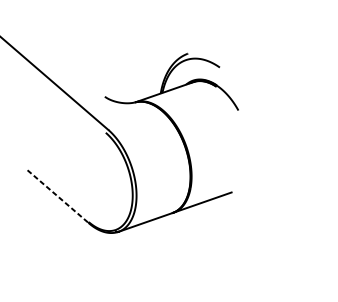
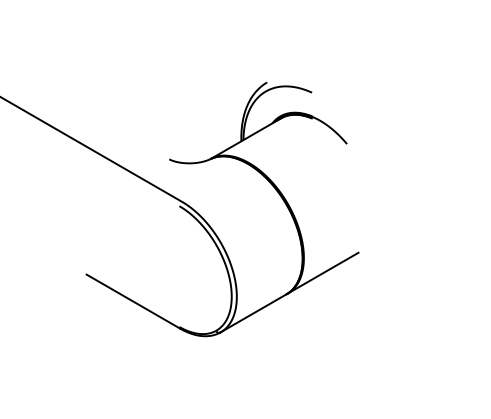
line: (58, 196) -> (133, 301), dashed -> solid

